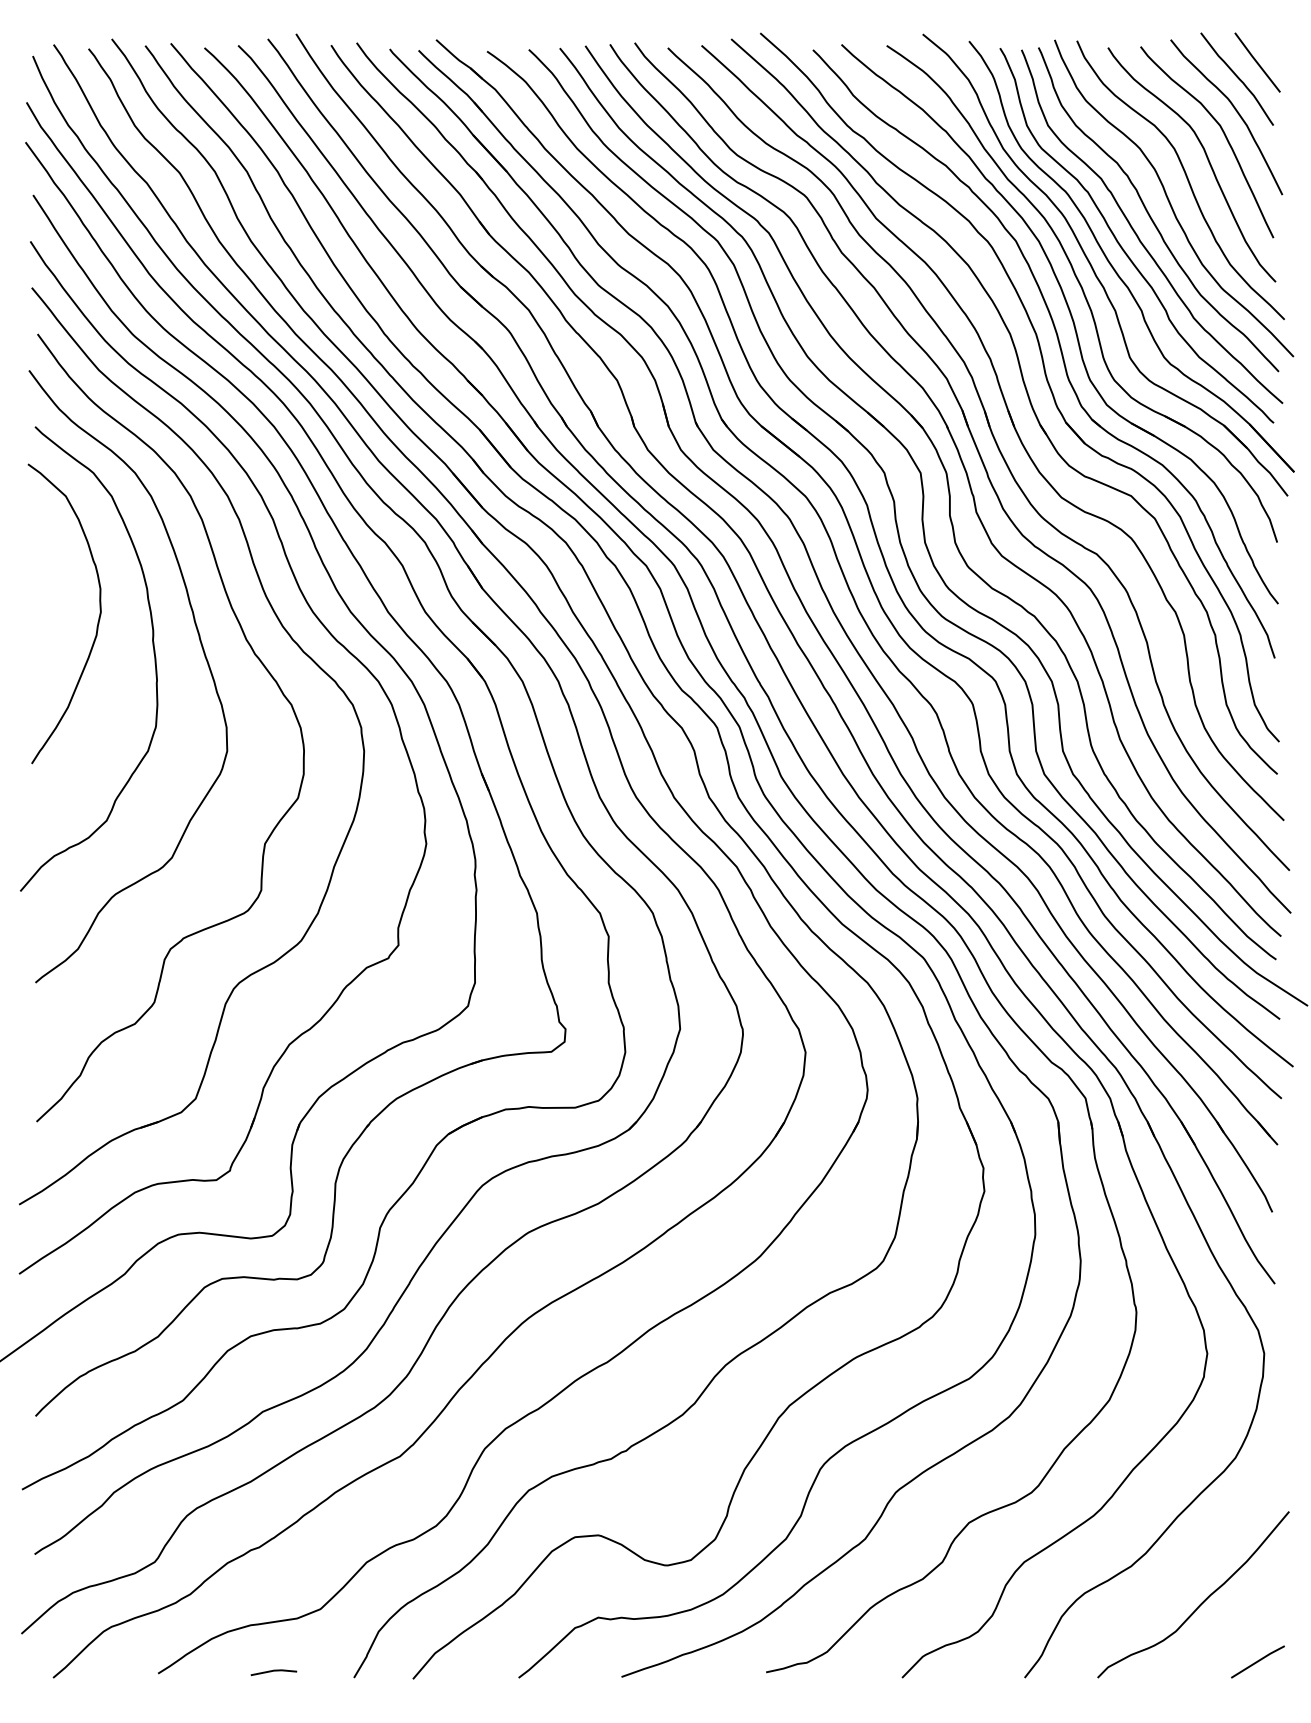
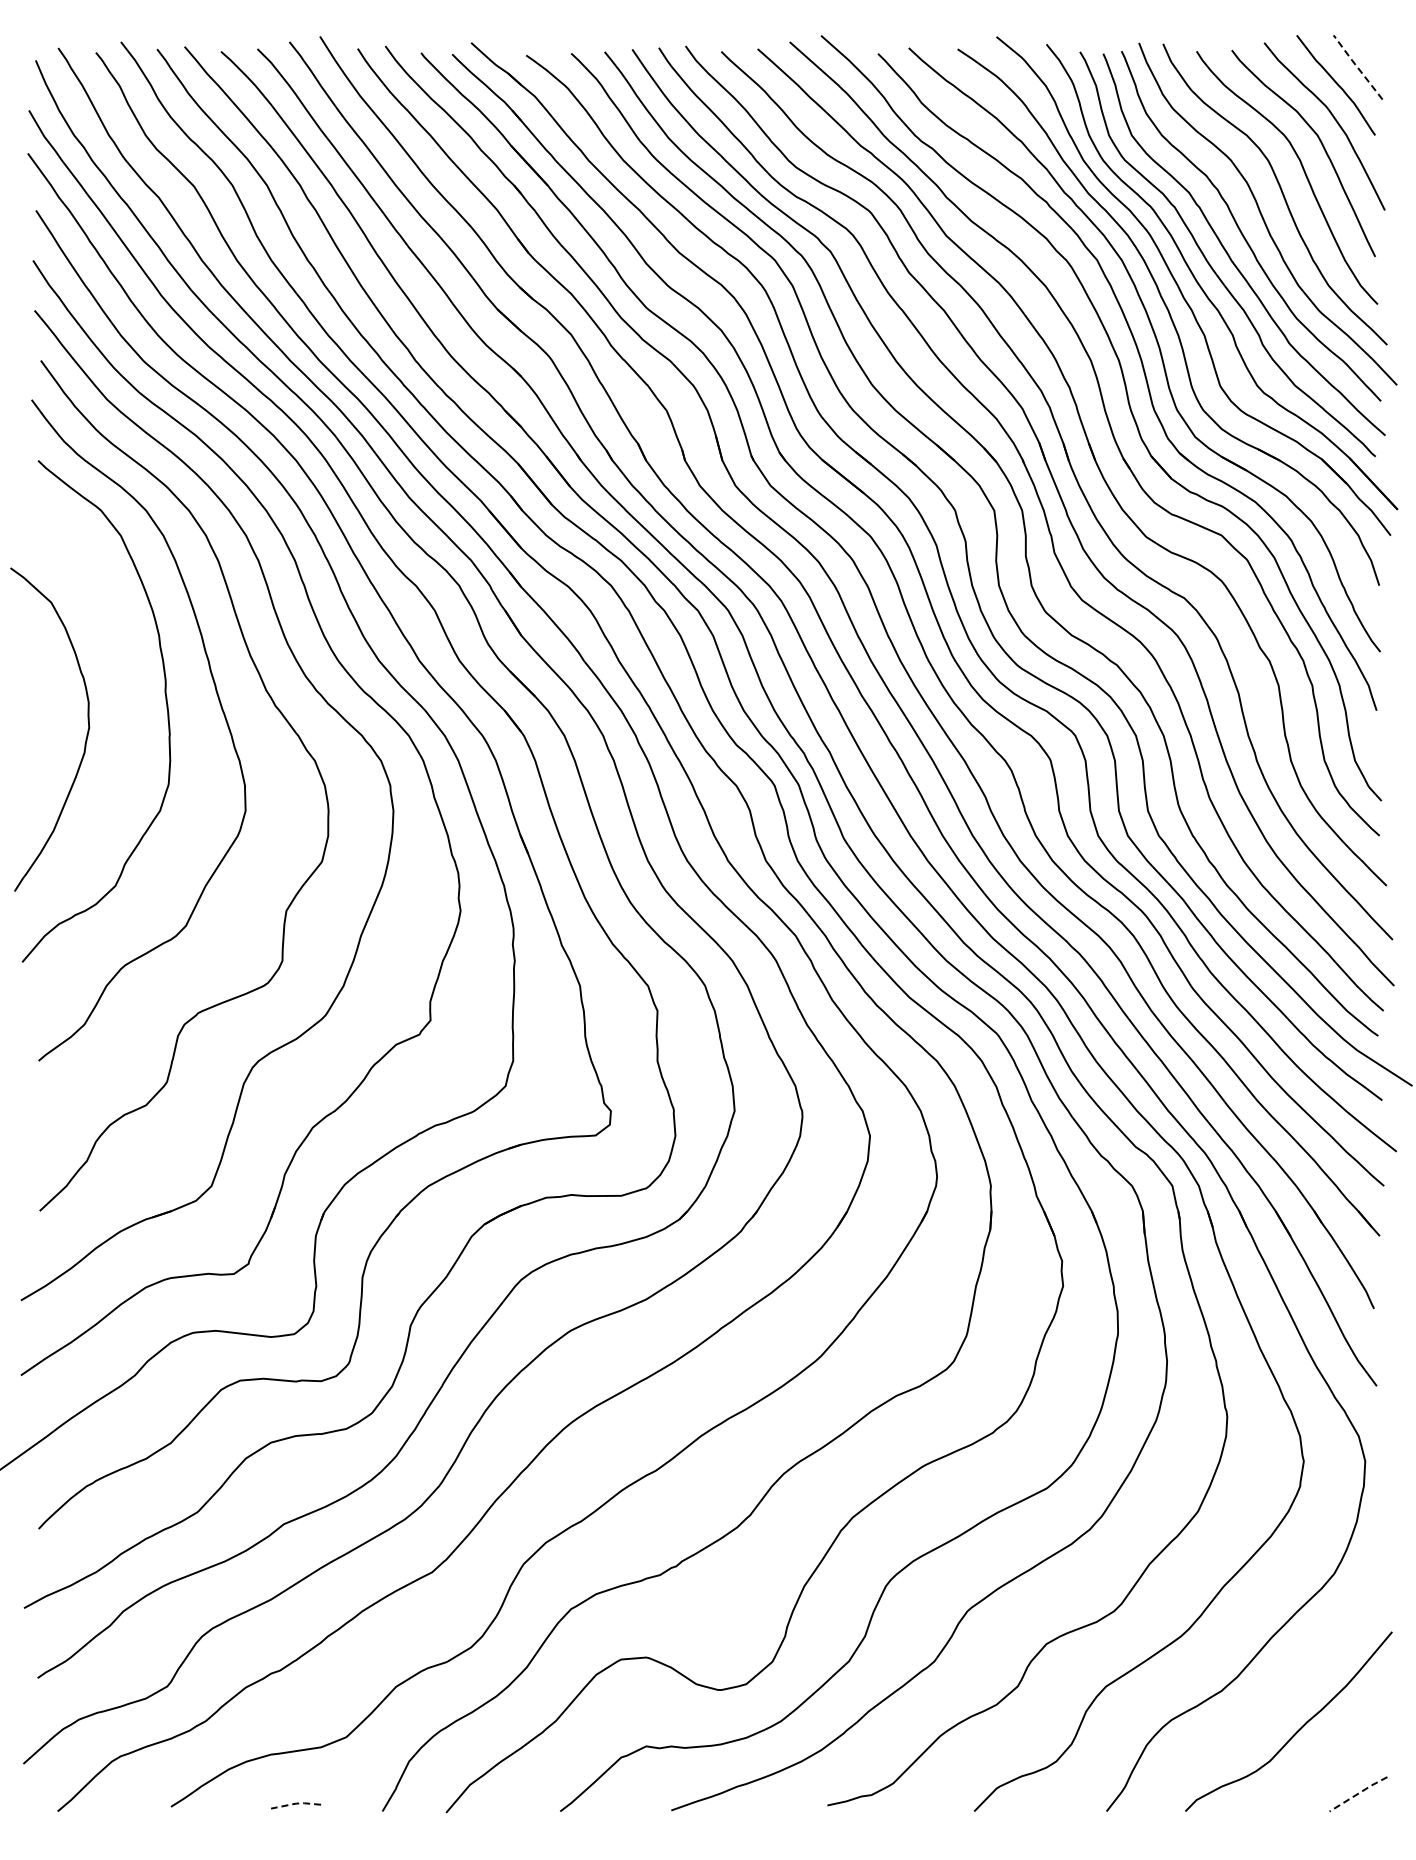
line: (1256, 61) -> (1356, 66), solid -> dashed
curve: (97, 622) -> (85, 738), moved
line: (1257, 1661) -> (1358, 1793), solid -> dashed
line: (274, 1670) -> (296, 1803), solid -> dashed

